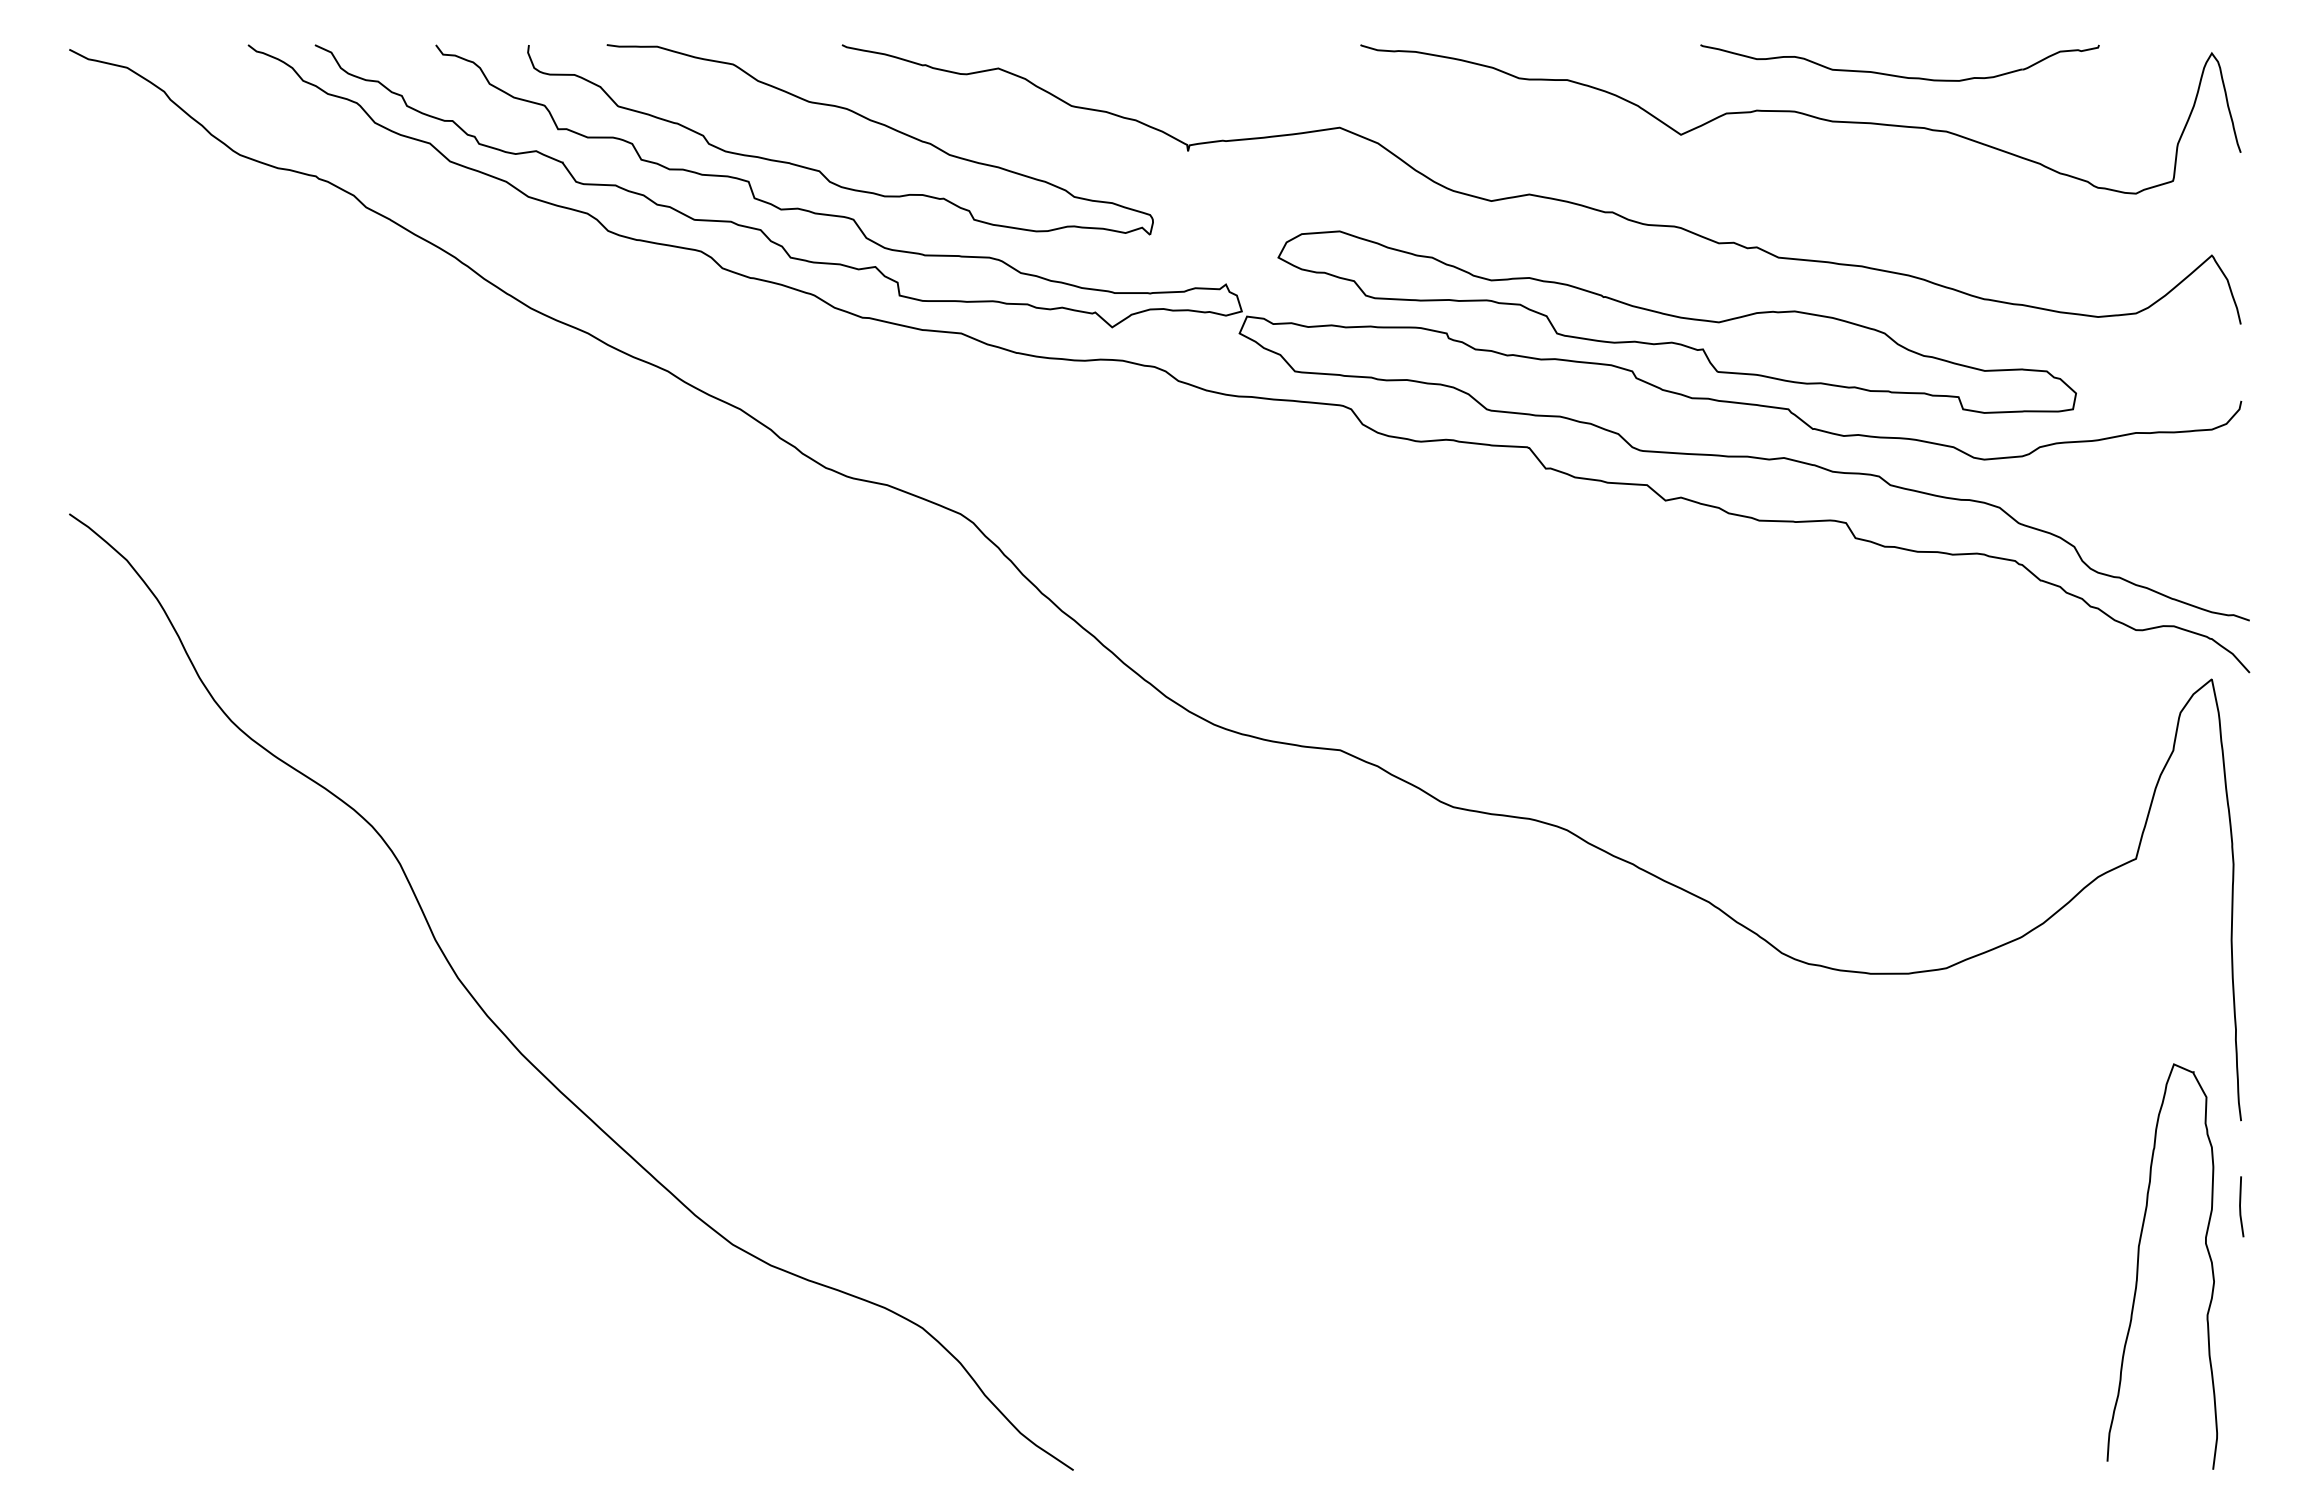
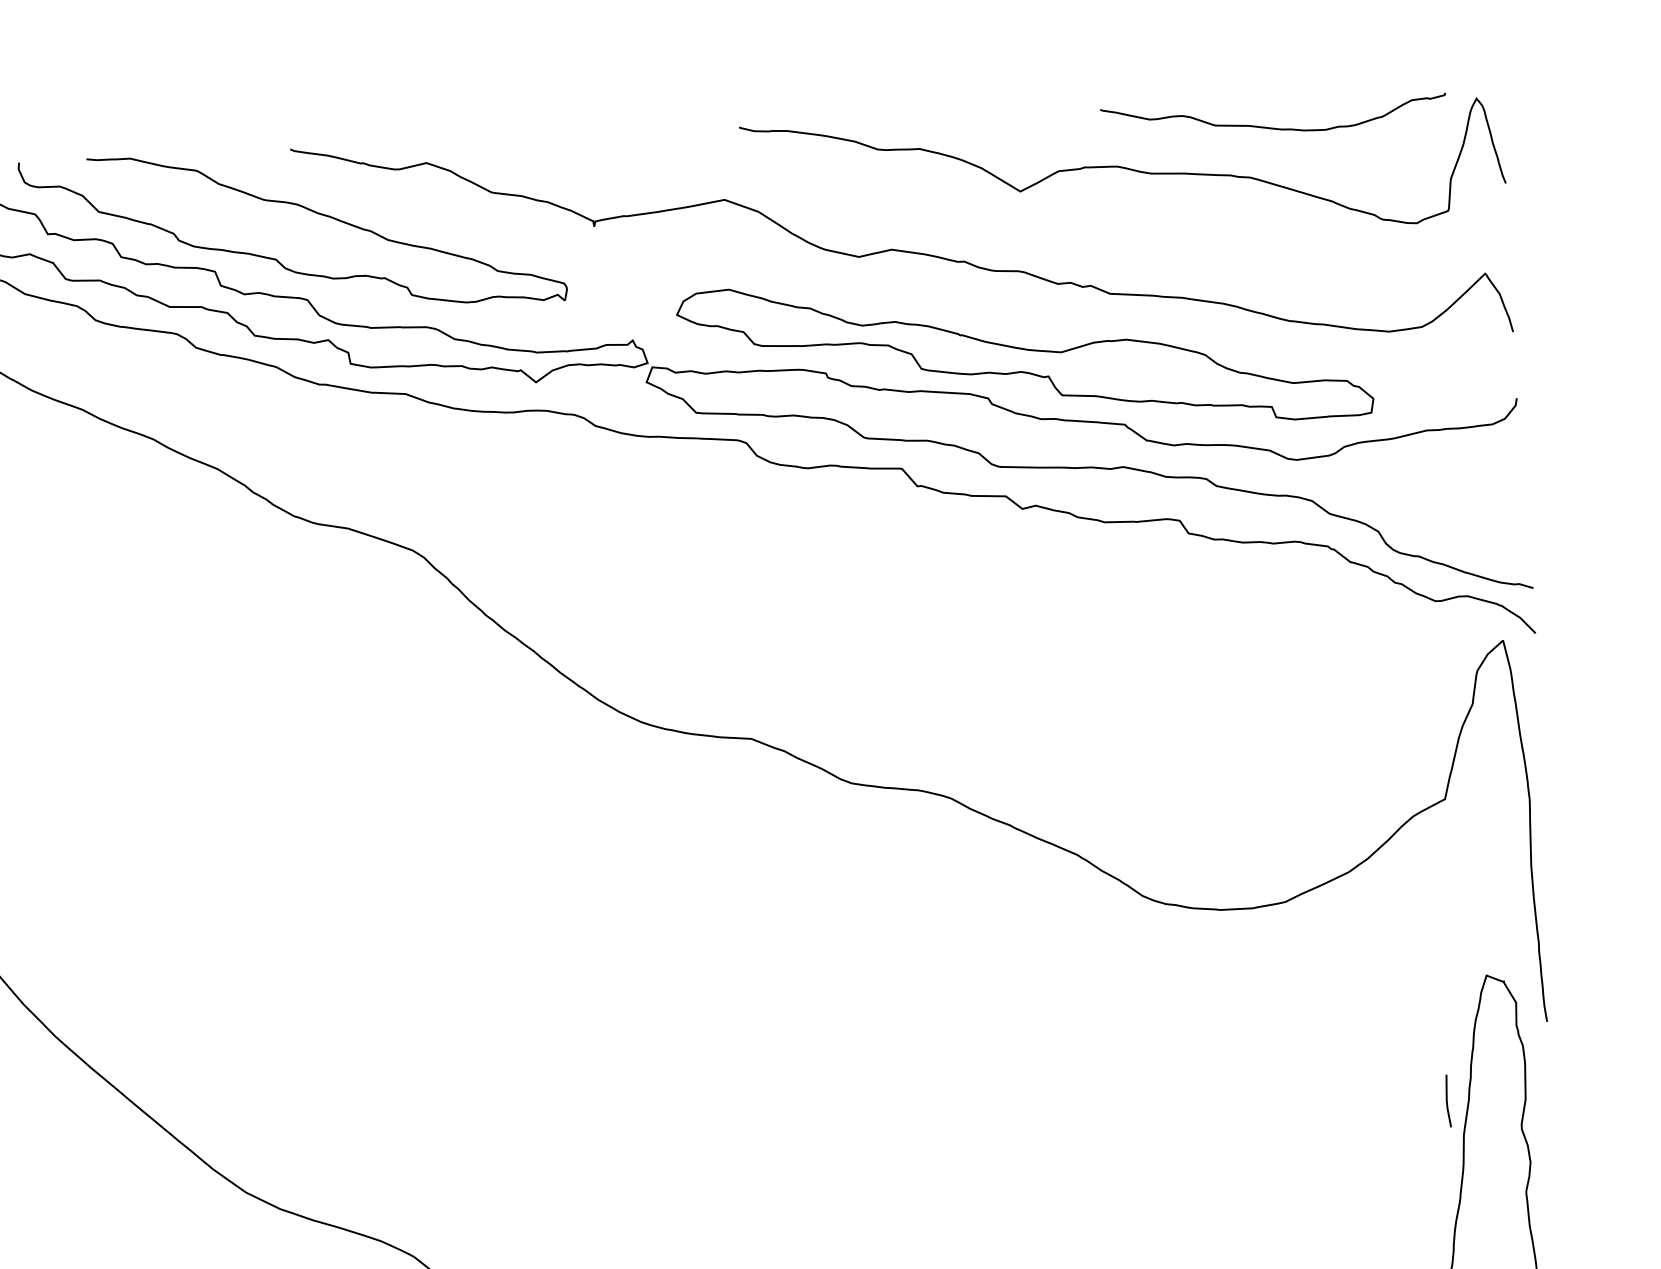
part: (1899, 75) -> (1273, 127), moved
line: (2240, 1206) -> (1447, 1100), moved

